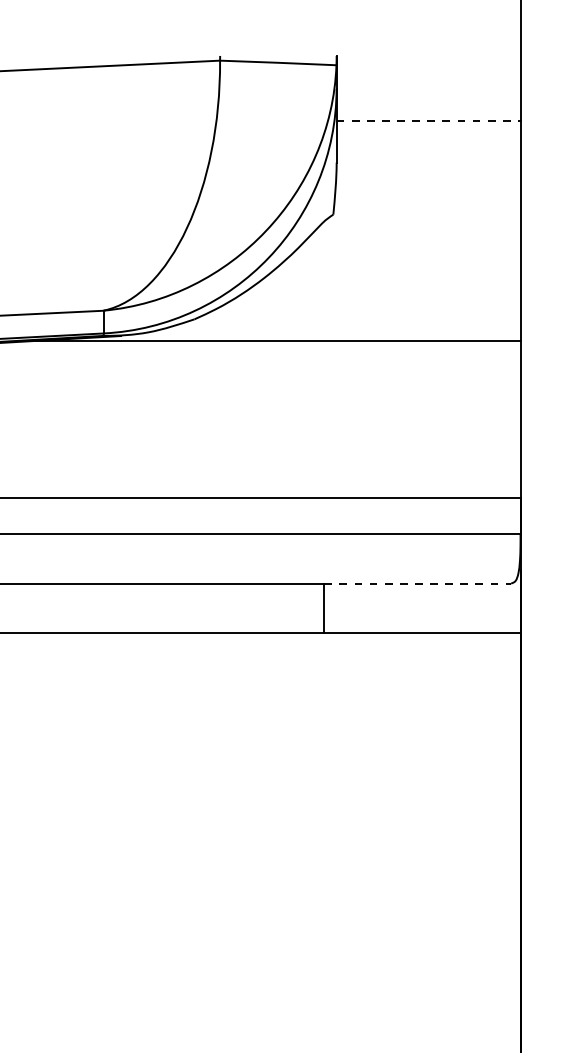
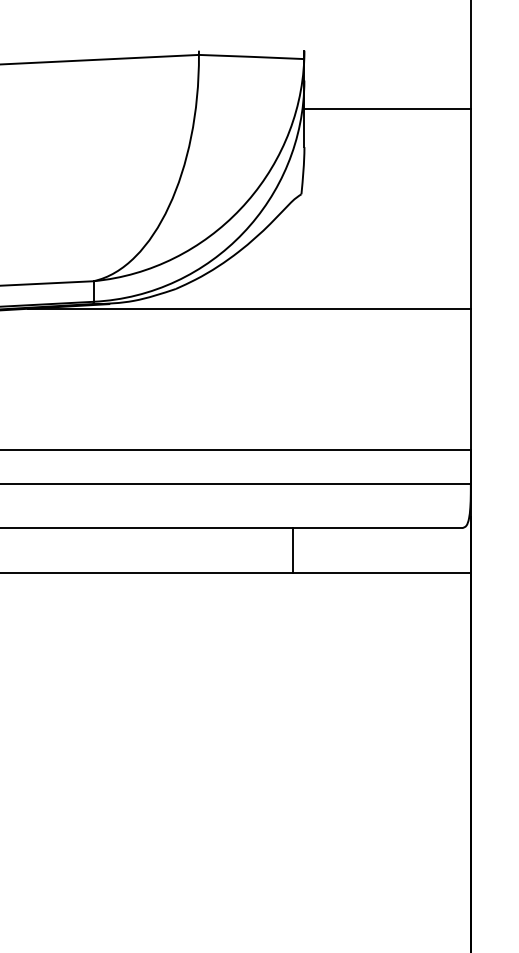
line: (429, 120) -> (388, 109), dashed -> solid
line: (417, 583) -> (377, 528), dashed -> solid

